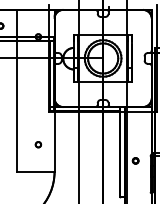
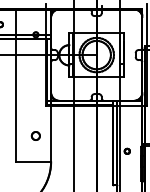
part: (38, 144) -> (35, 135), size x1.6

